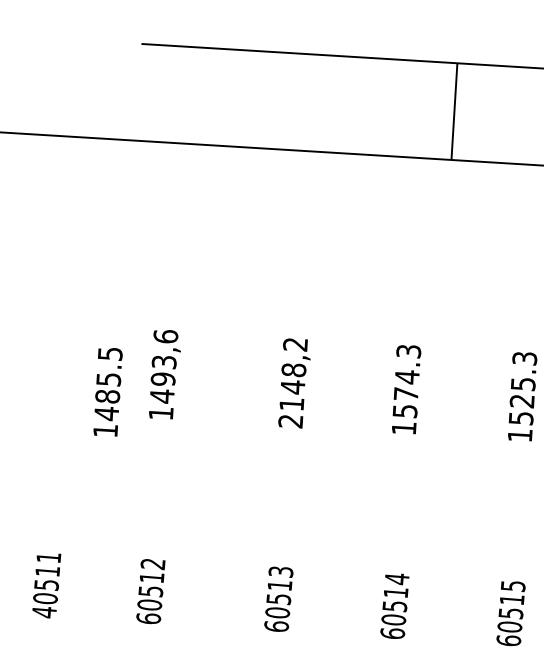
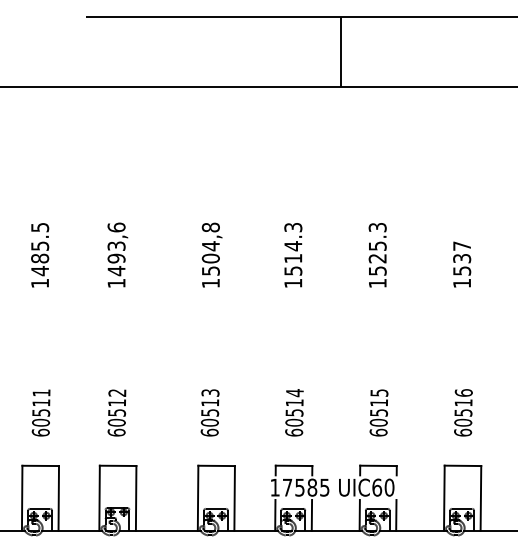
line: (454, 111) -> (340, 51), moved
text: (292, 382) -> (210, 255), 2148,2 -> 1504,8
text: (108, 392) -> (40, 255), moved
text: (406, 394) -> (293, 258), 1574.3 -> 1514.3
text: (44, 611) -> (40, 432), 40511 -> 60511

